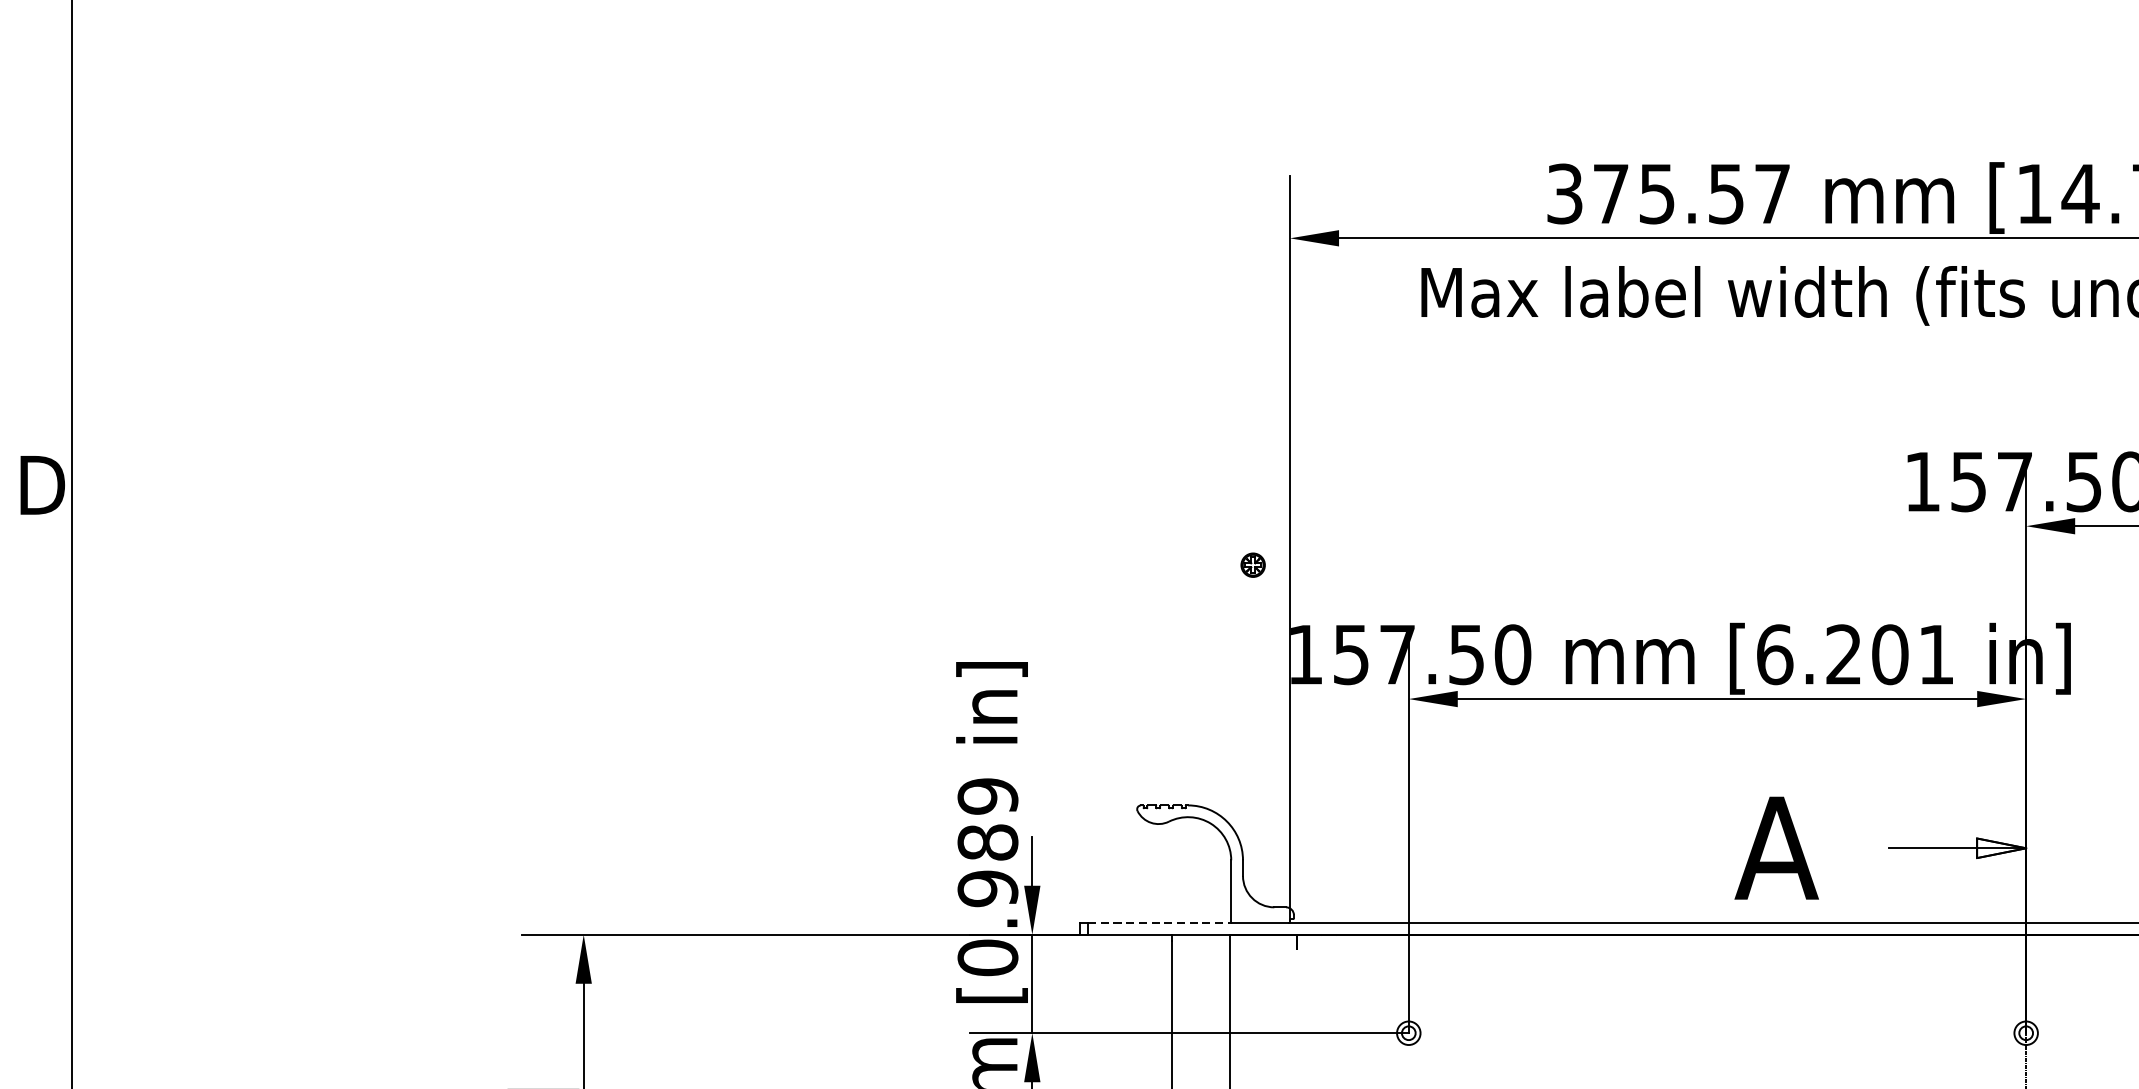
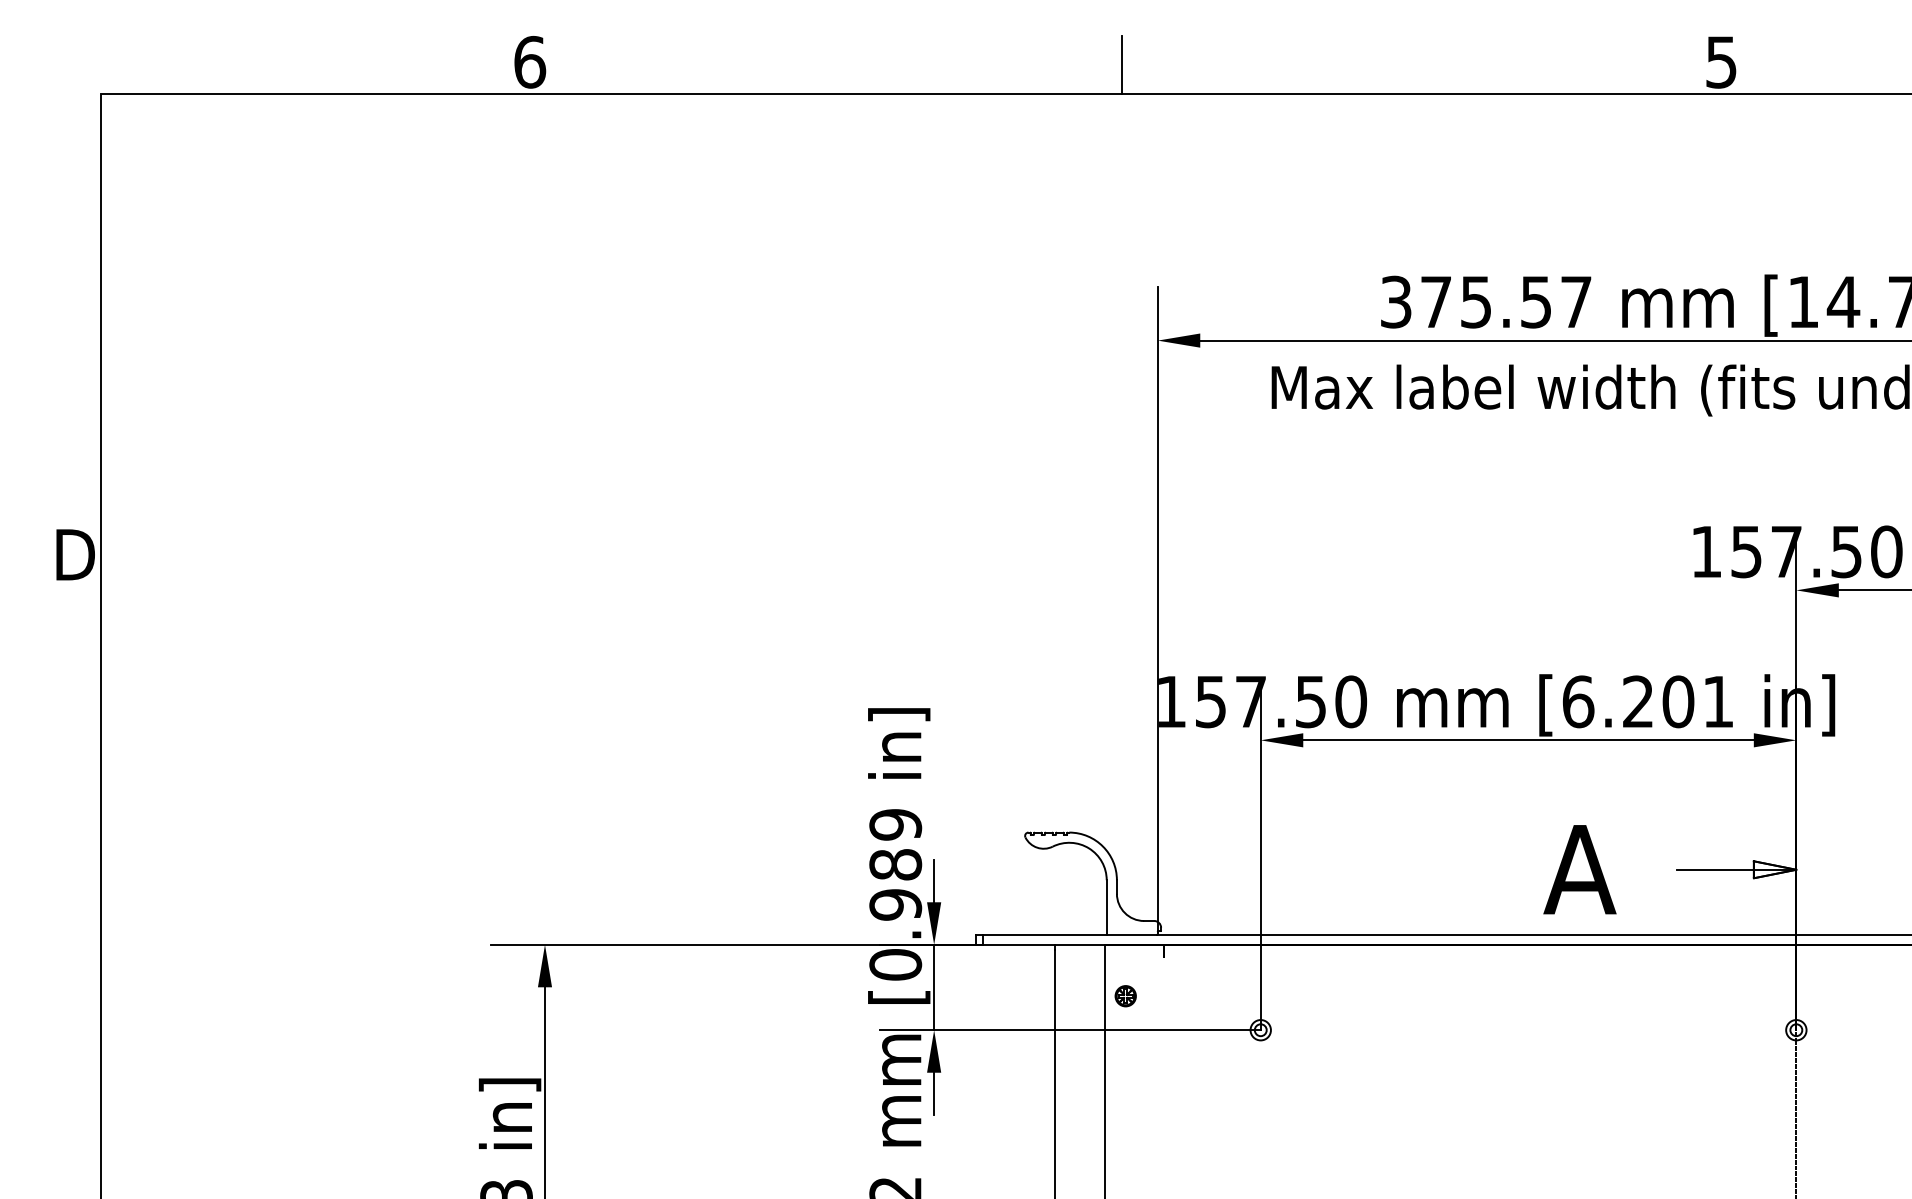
part: (1252, 565) -> (1125, 996), moved
line: (1160, 922) -> (1045, 934), dashed -> solid

